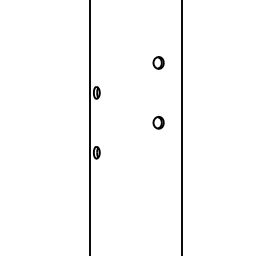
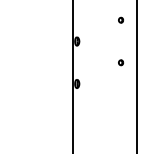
part: (158, 62) -> (120, 19), size x0.6
part: (158, 122) -> (120, 62), size x0.6

